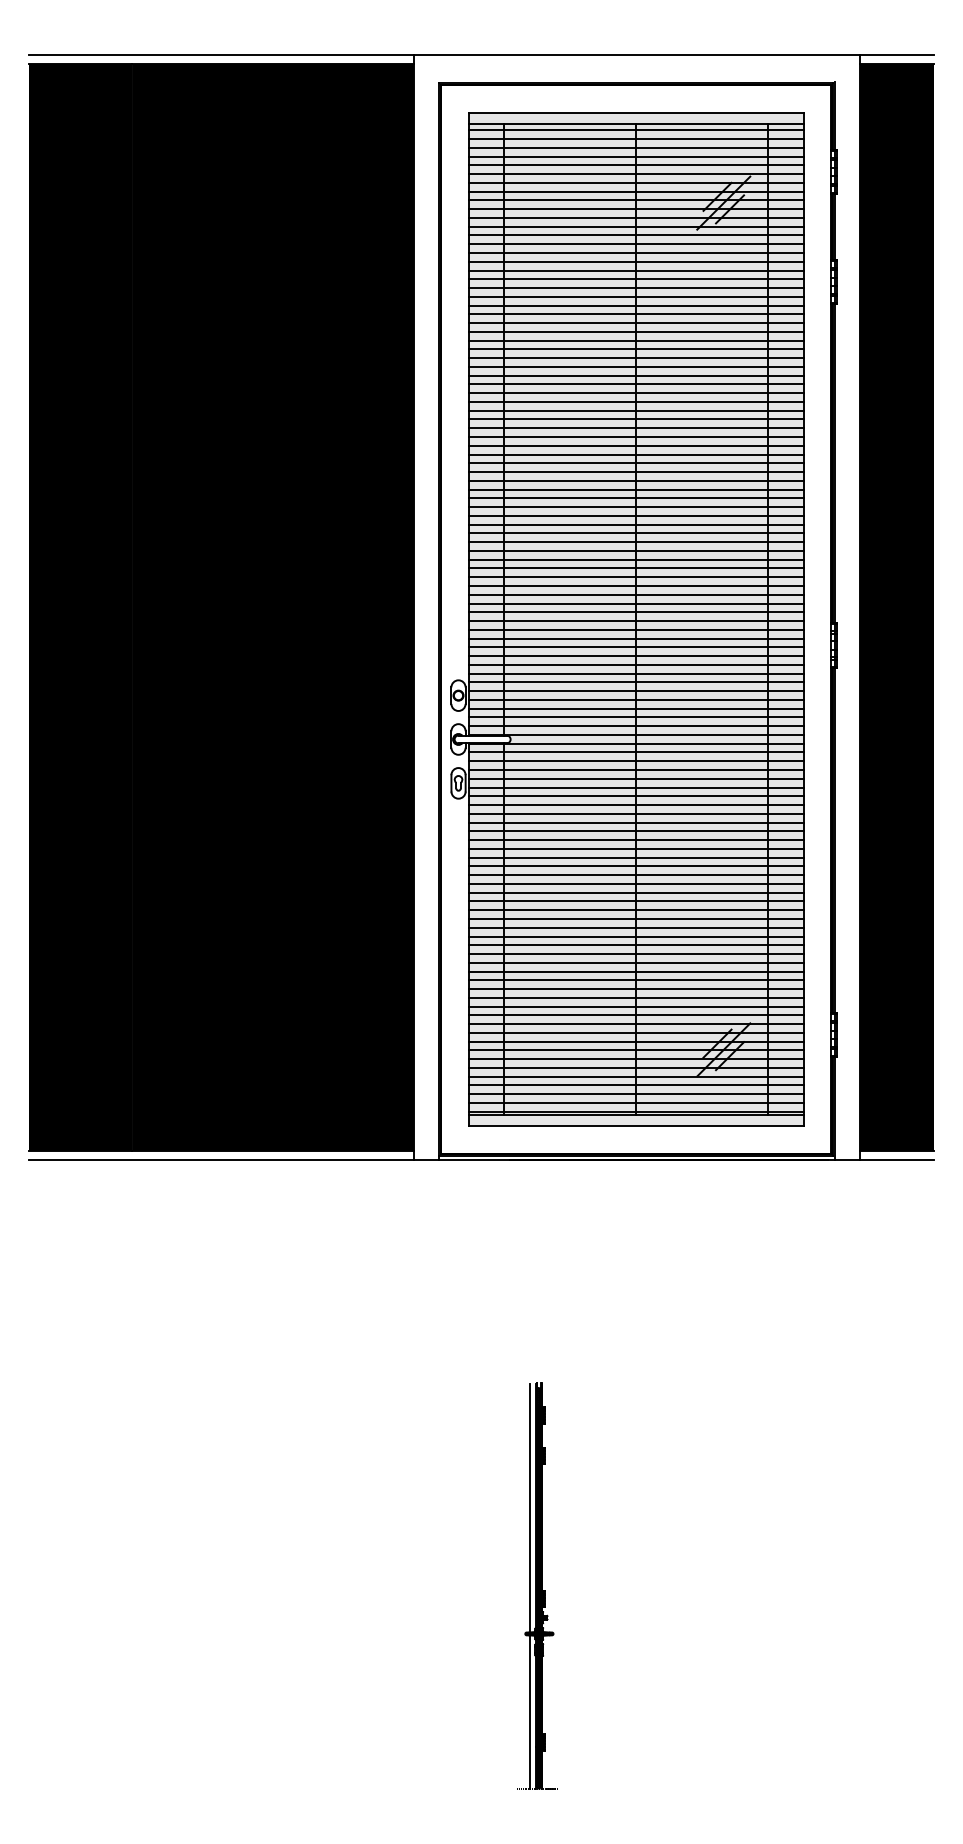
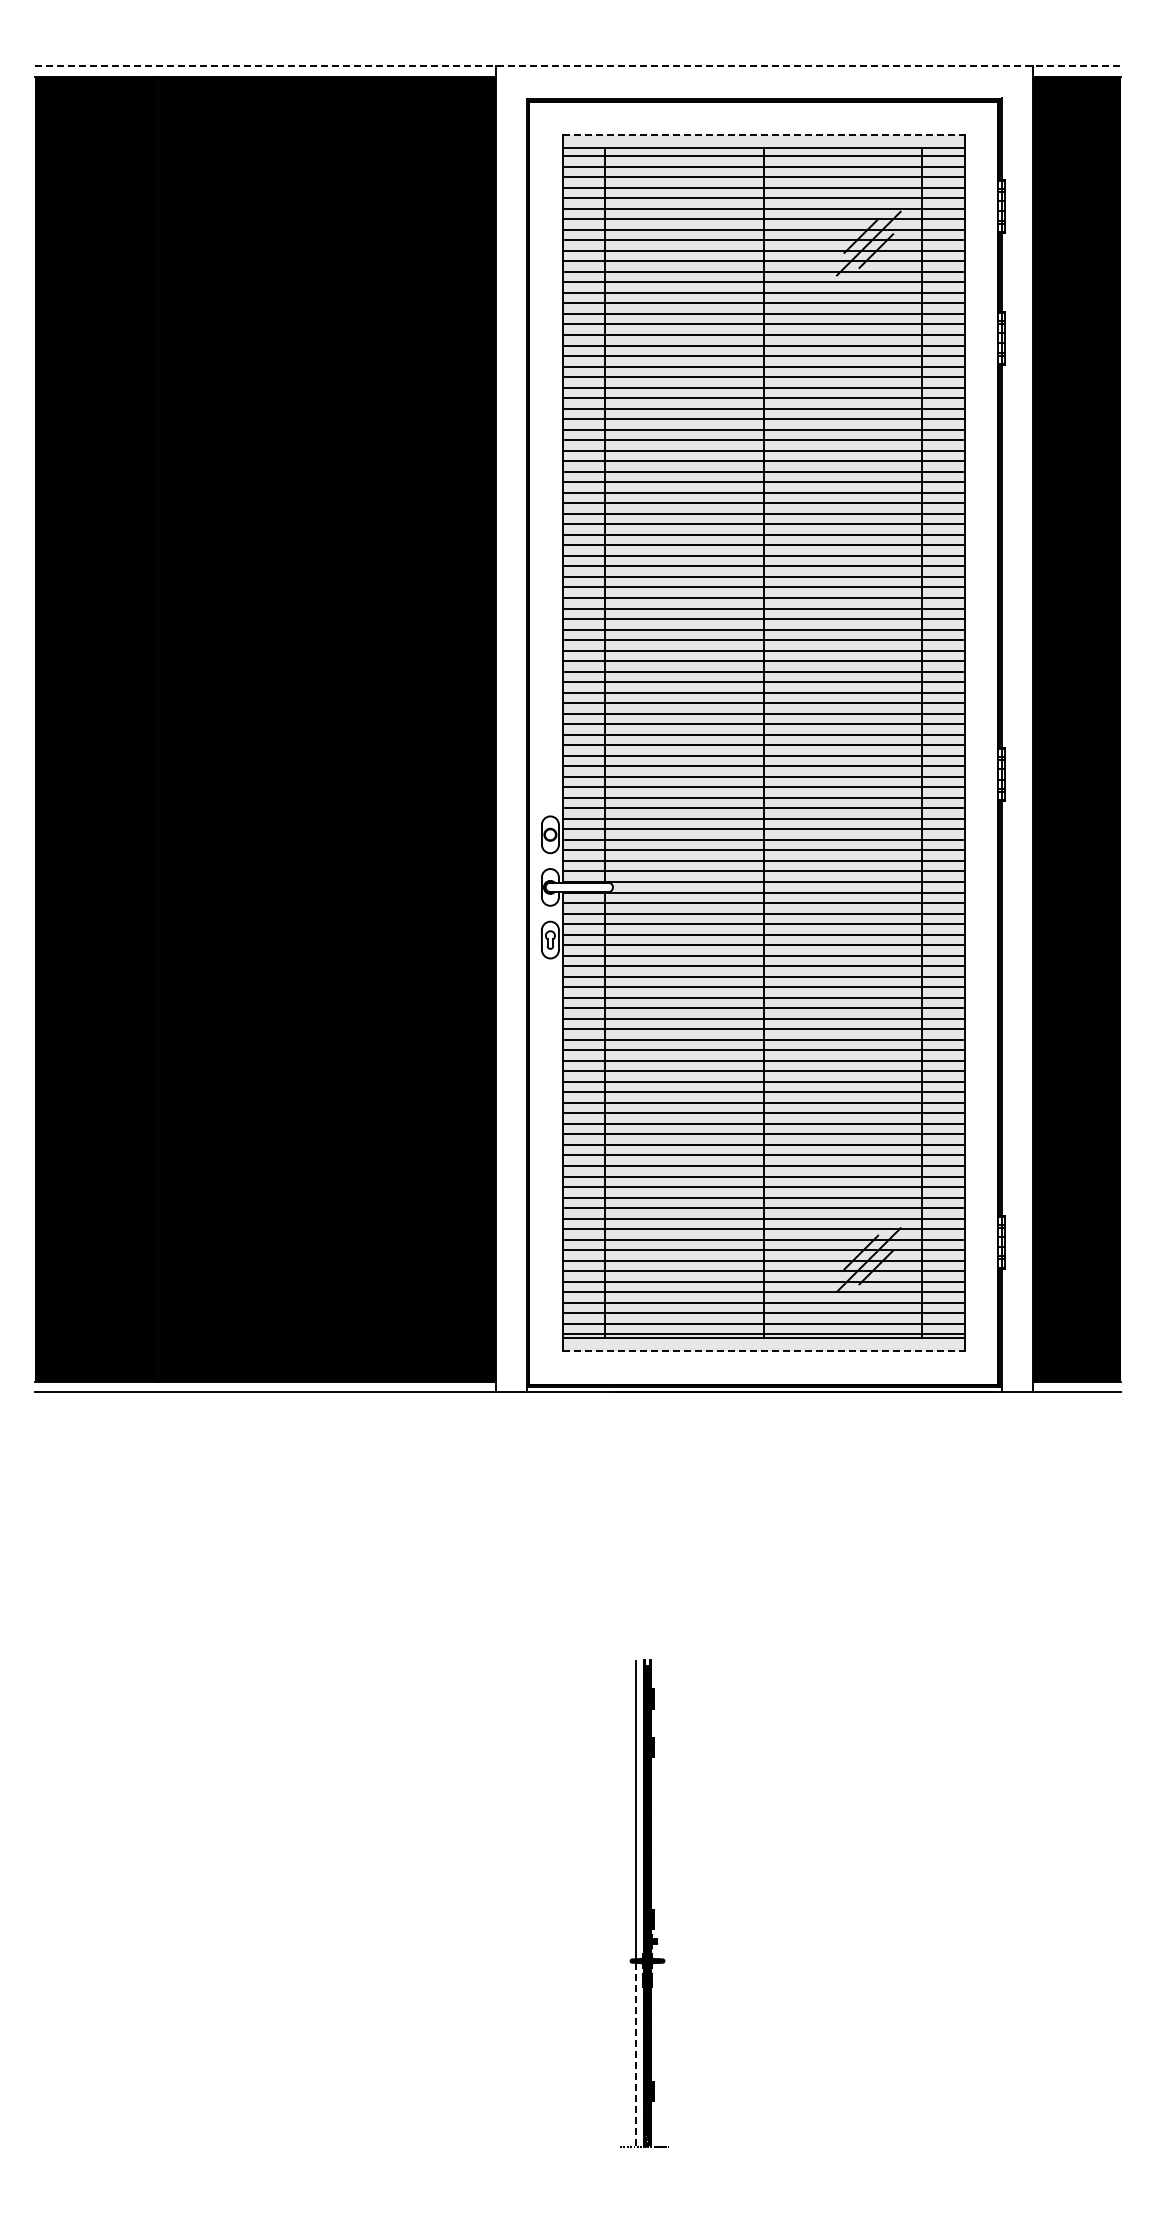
line: (481, 55) -> (578, 66), solid -> dashed
line: (636, 112) -> (764, 134), solid -> dashed
line: (636, 1126) -> (764, 1351), solid -> dashed
line: (529, 1711) -> (635, 2054), solid -> dashed

